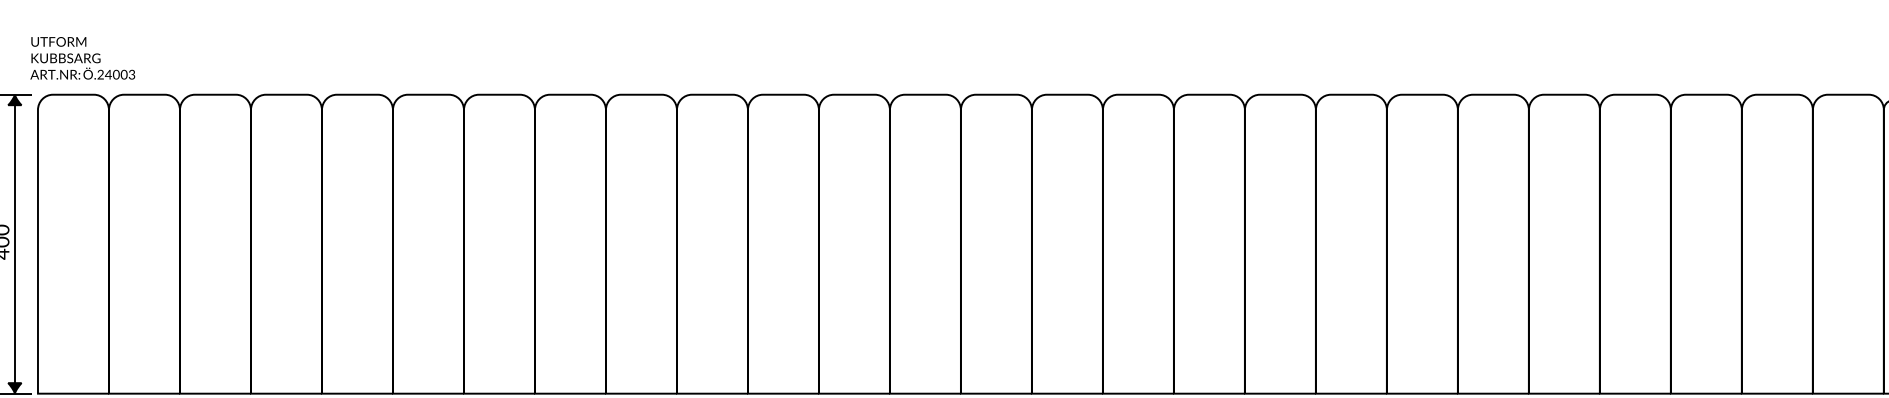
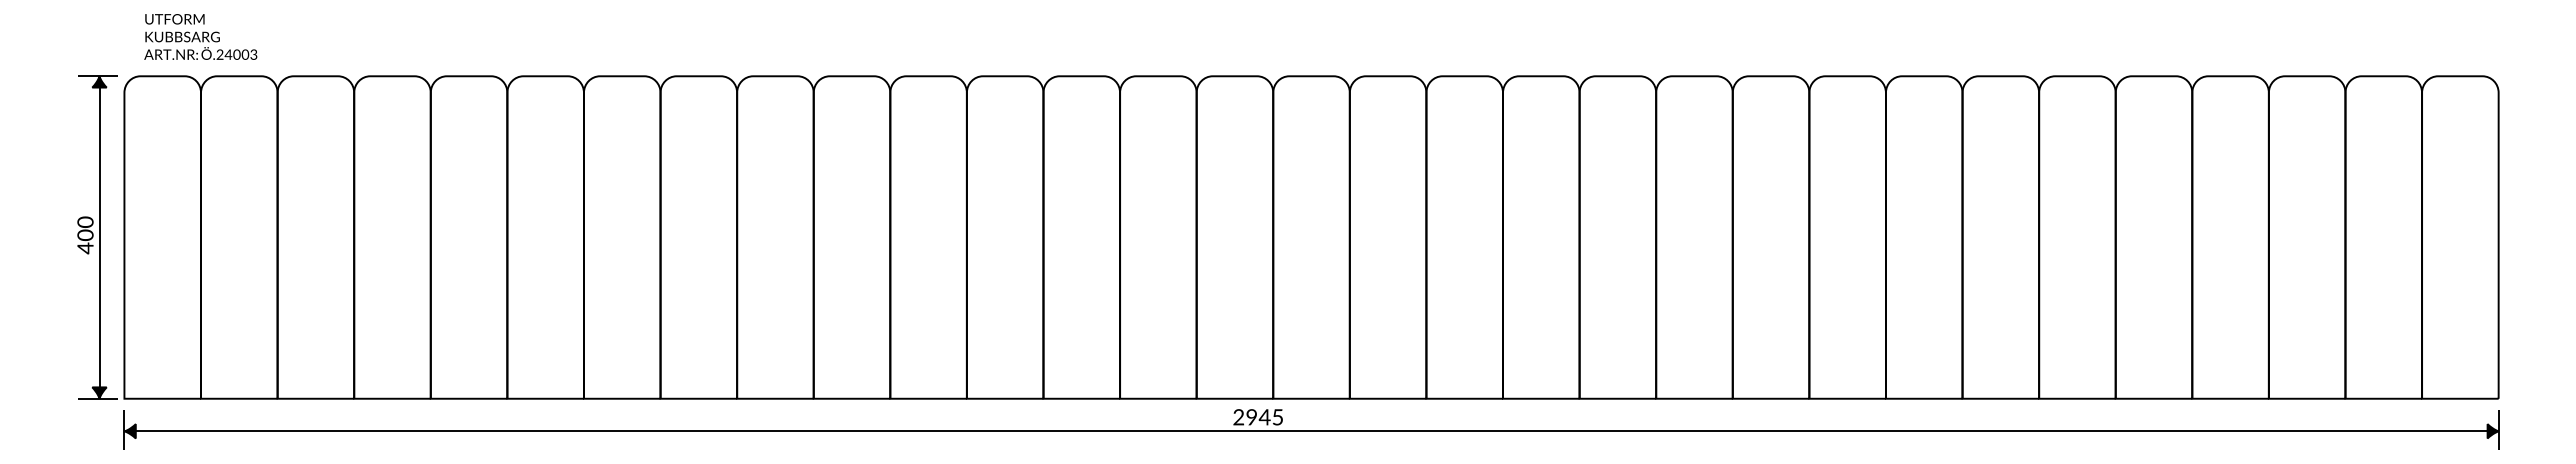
text: (82, 57) -> (200, 36), moved

